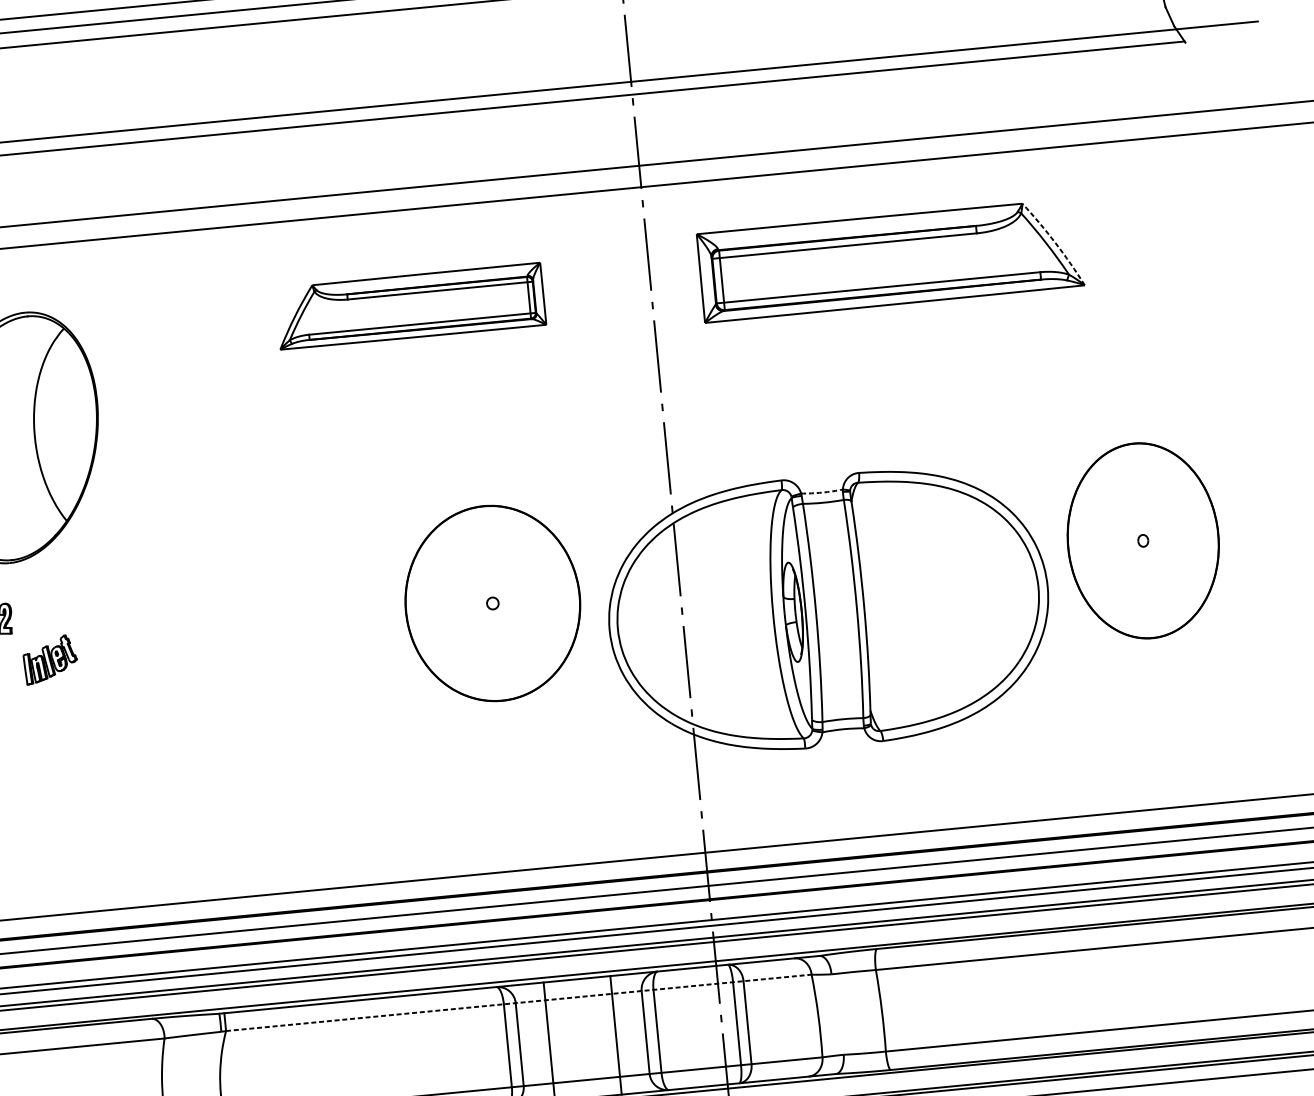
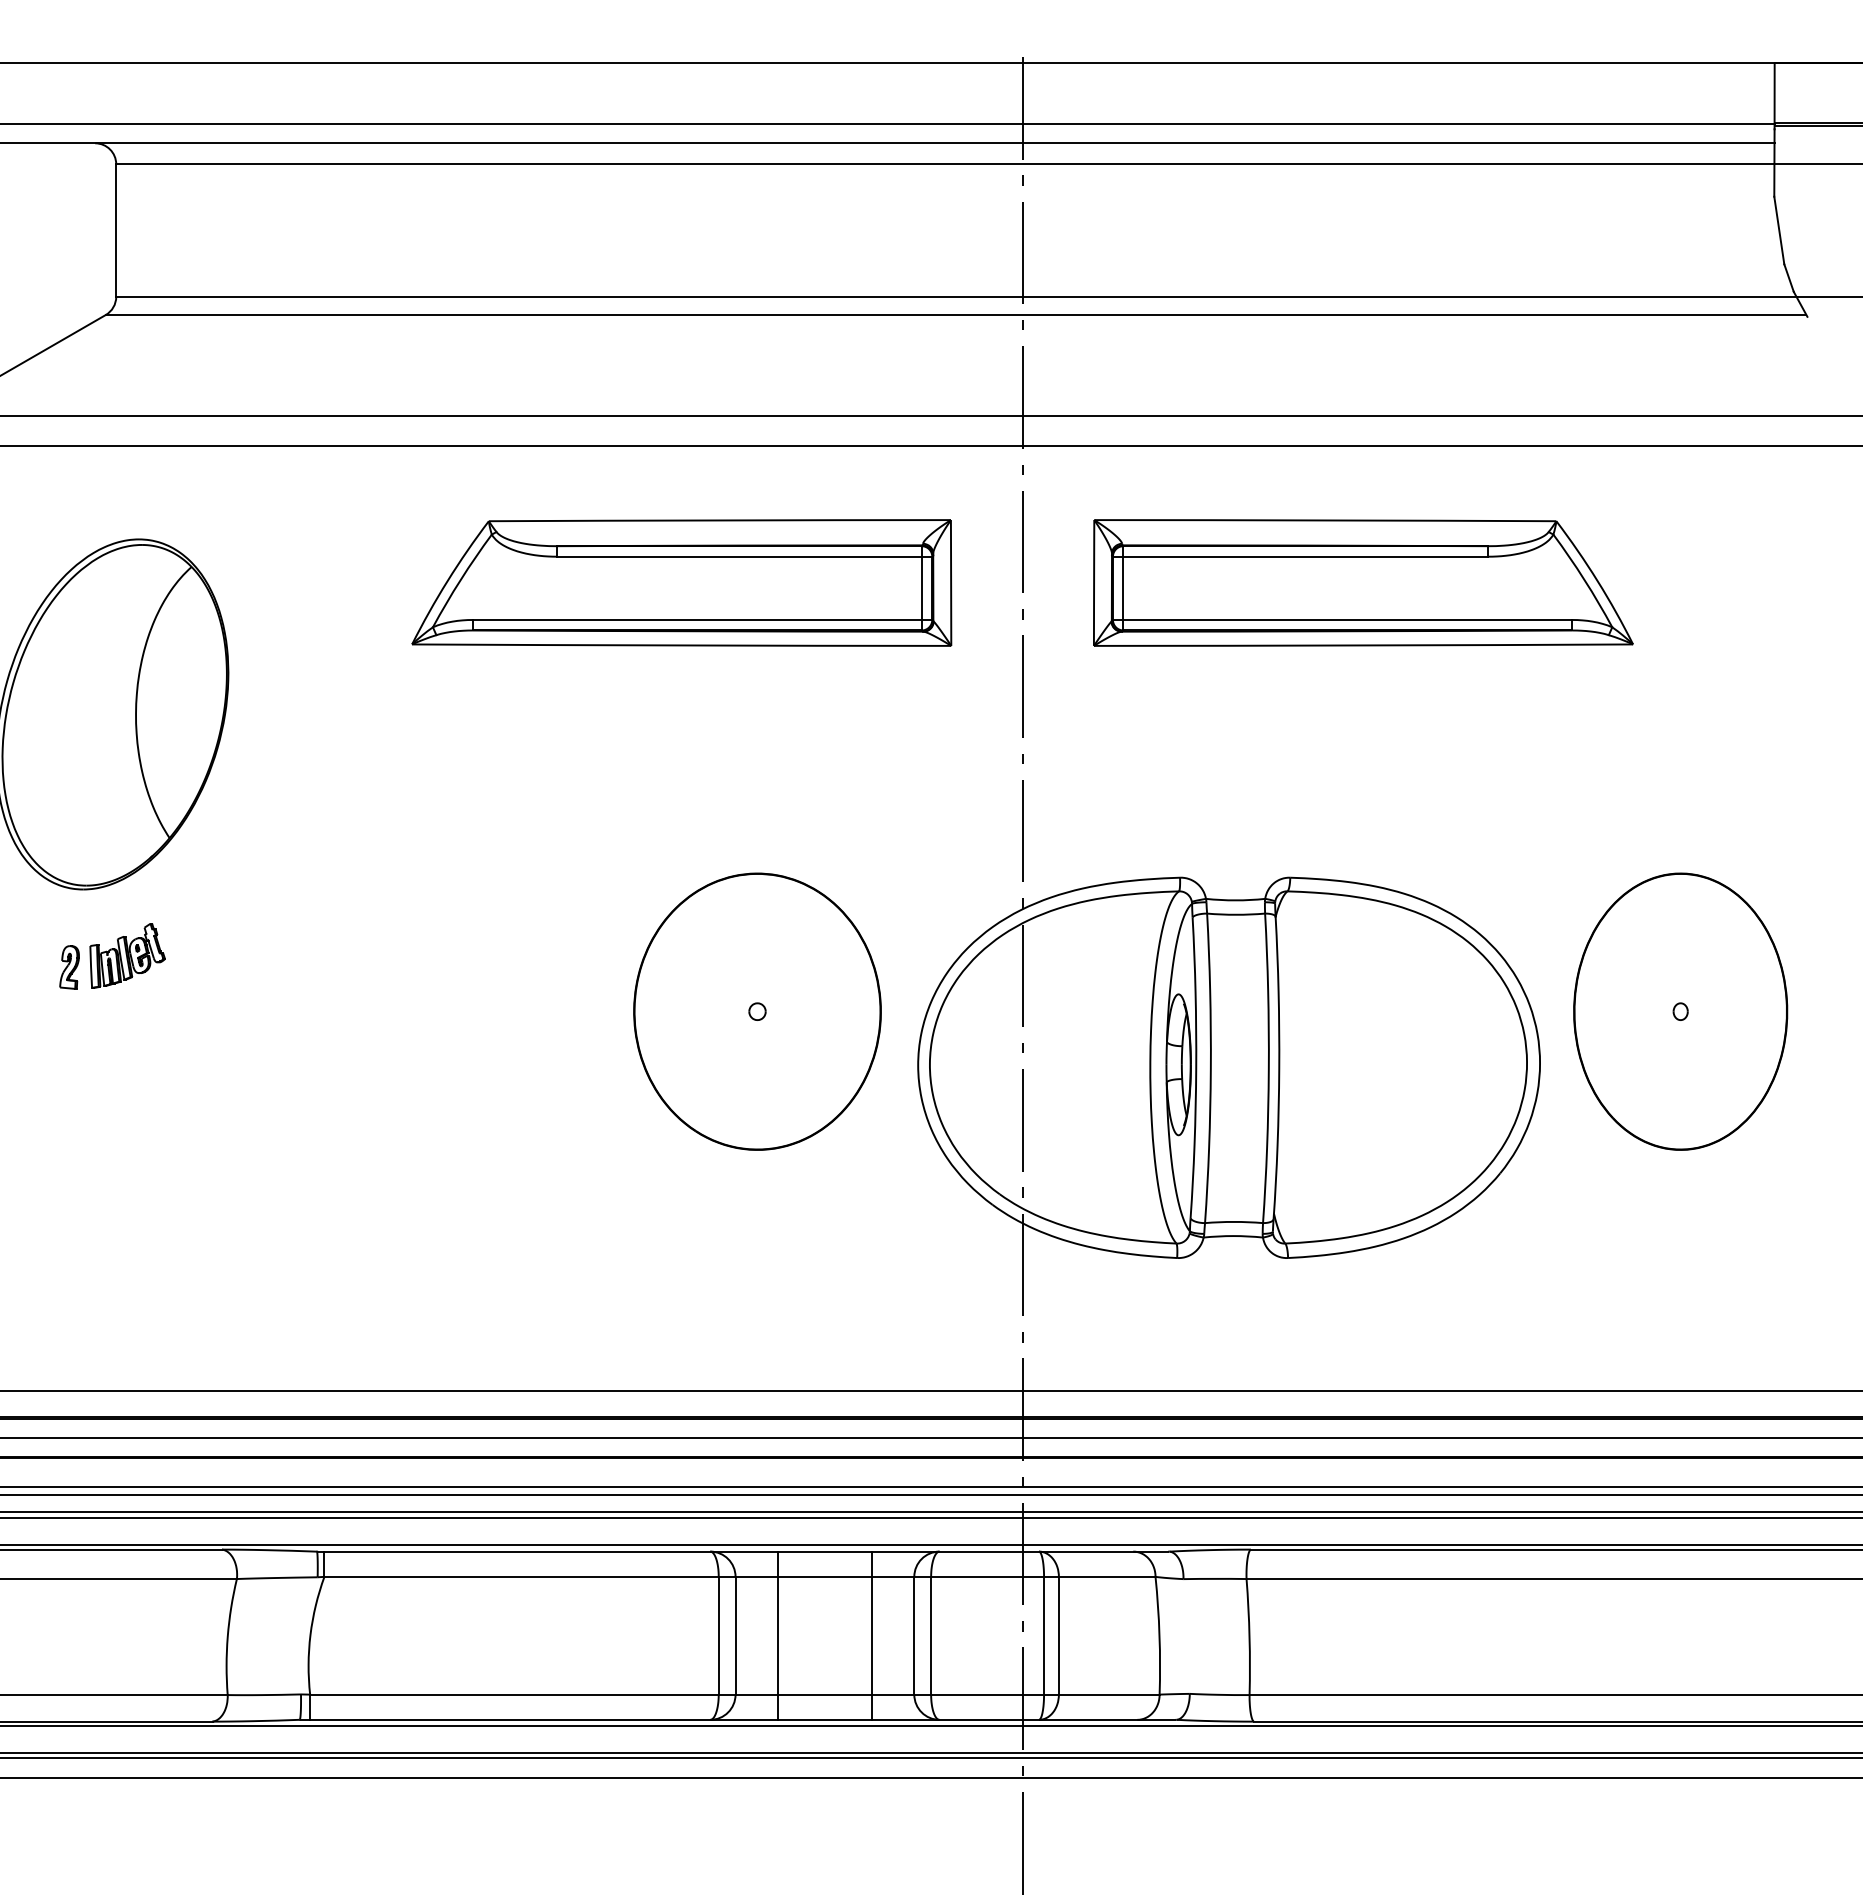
arc: (1055, 243) -> (1597, 581), dashed -> solid
part: (410, 306) -> (681, 582), size x1.43
arc: (822, 492) -> (1235, 900), dashed -> solid
part: (50, 659) -> (127, 955), moved
line: (518, 1002) -> (739, 1576), dashed -> solid

